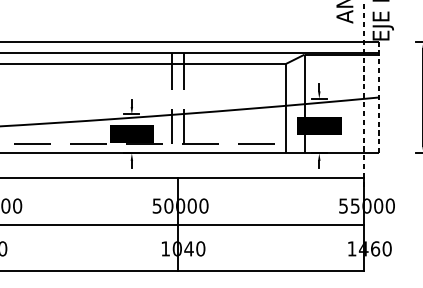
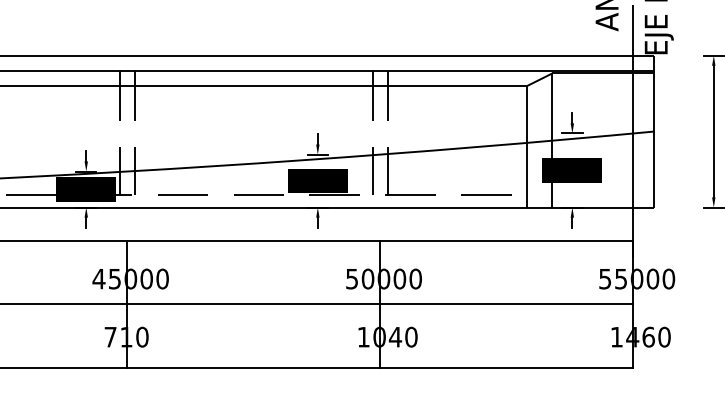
line: (364, 97) -> (633, 131), dashed -> solid
line: (379, 97) -> (653, 131), dashed -> solid

